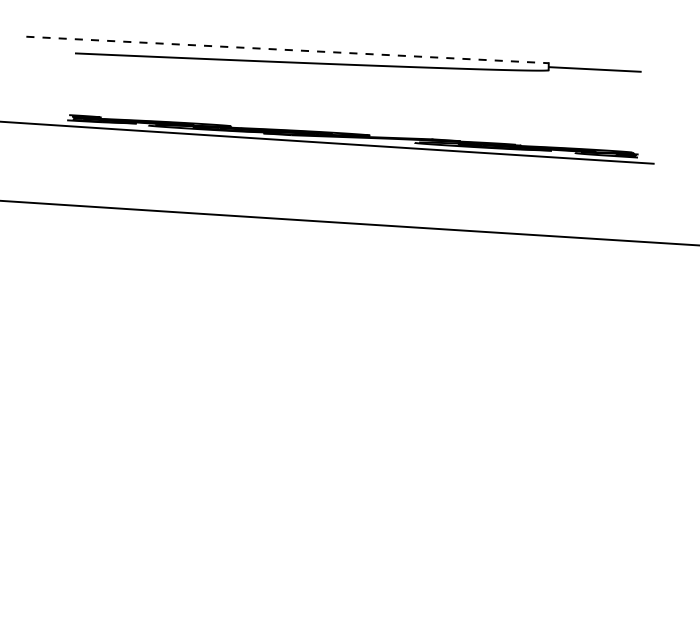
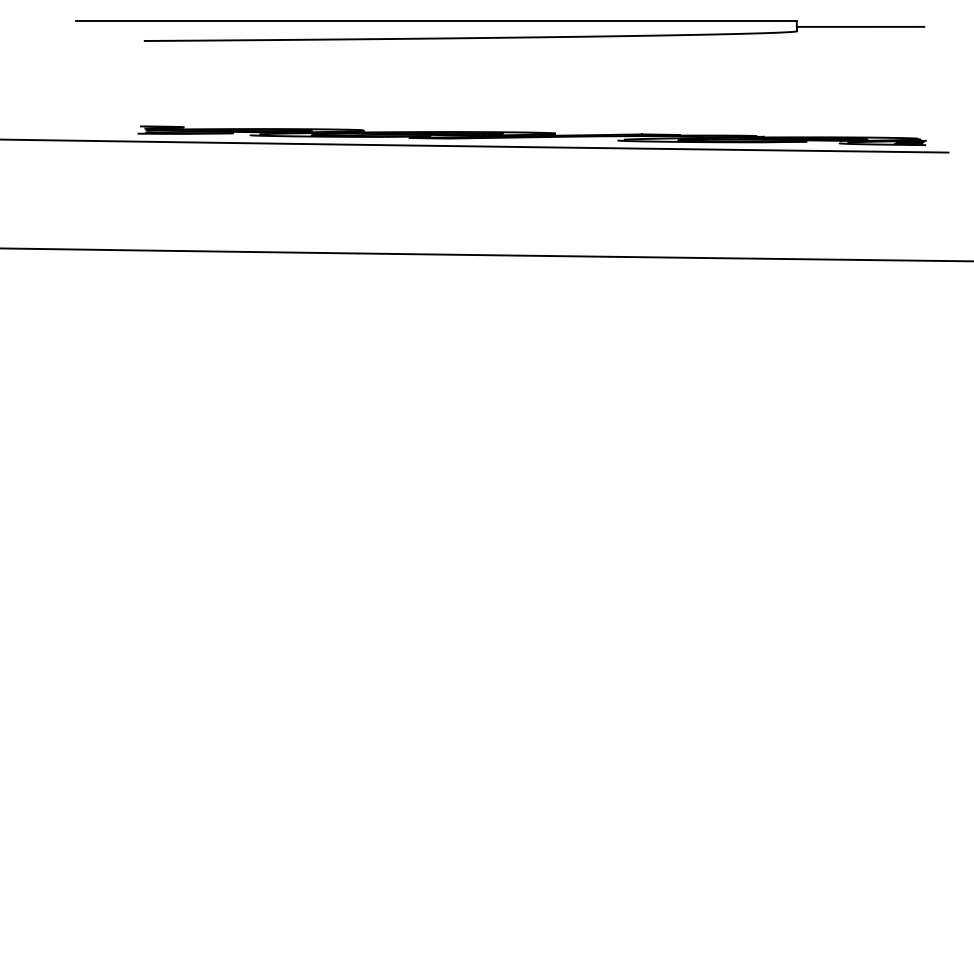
line: (287, 49) -> (436, 21), dashed -> solid

